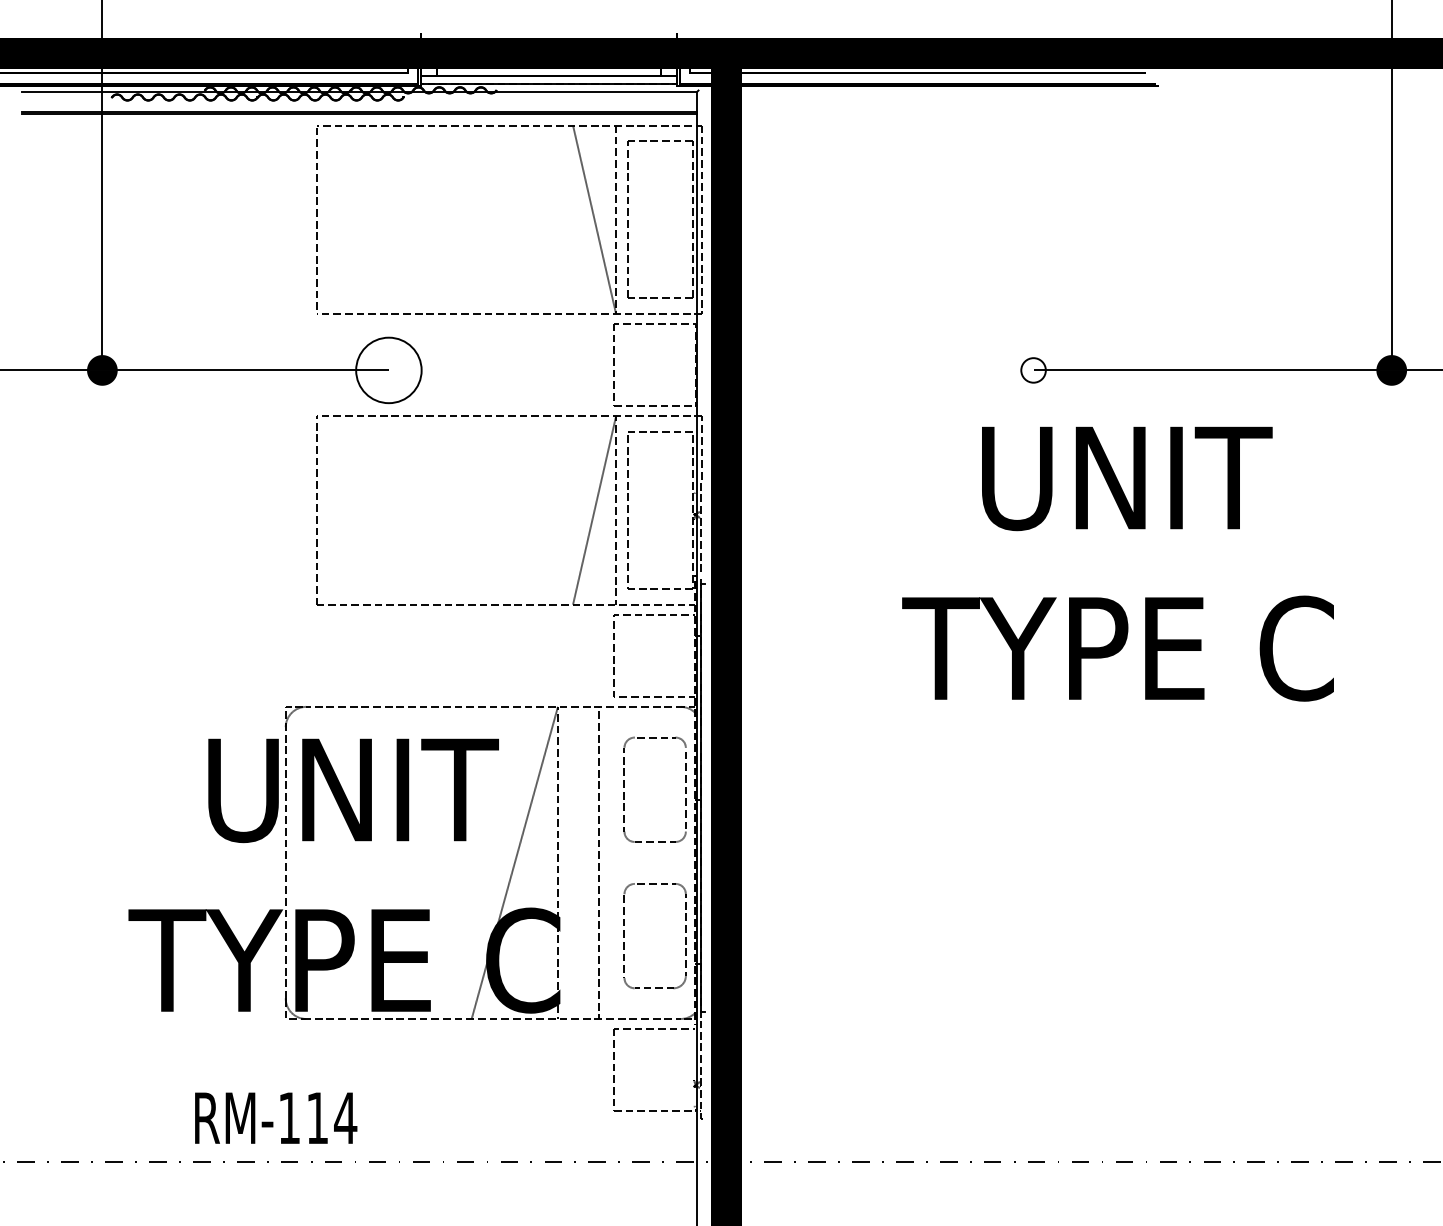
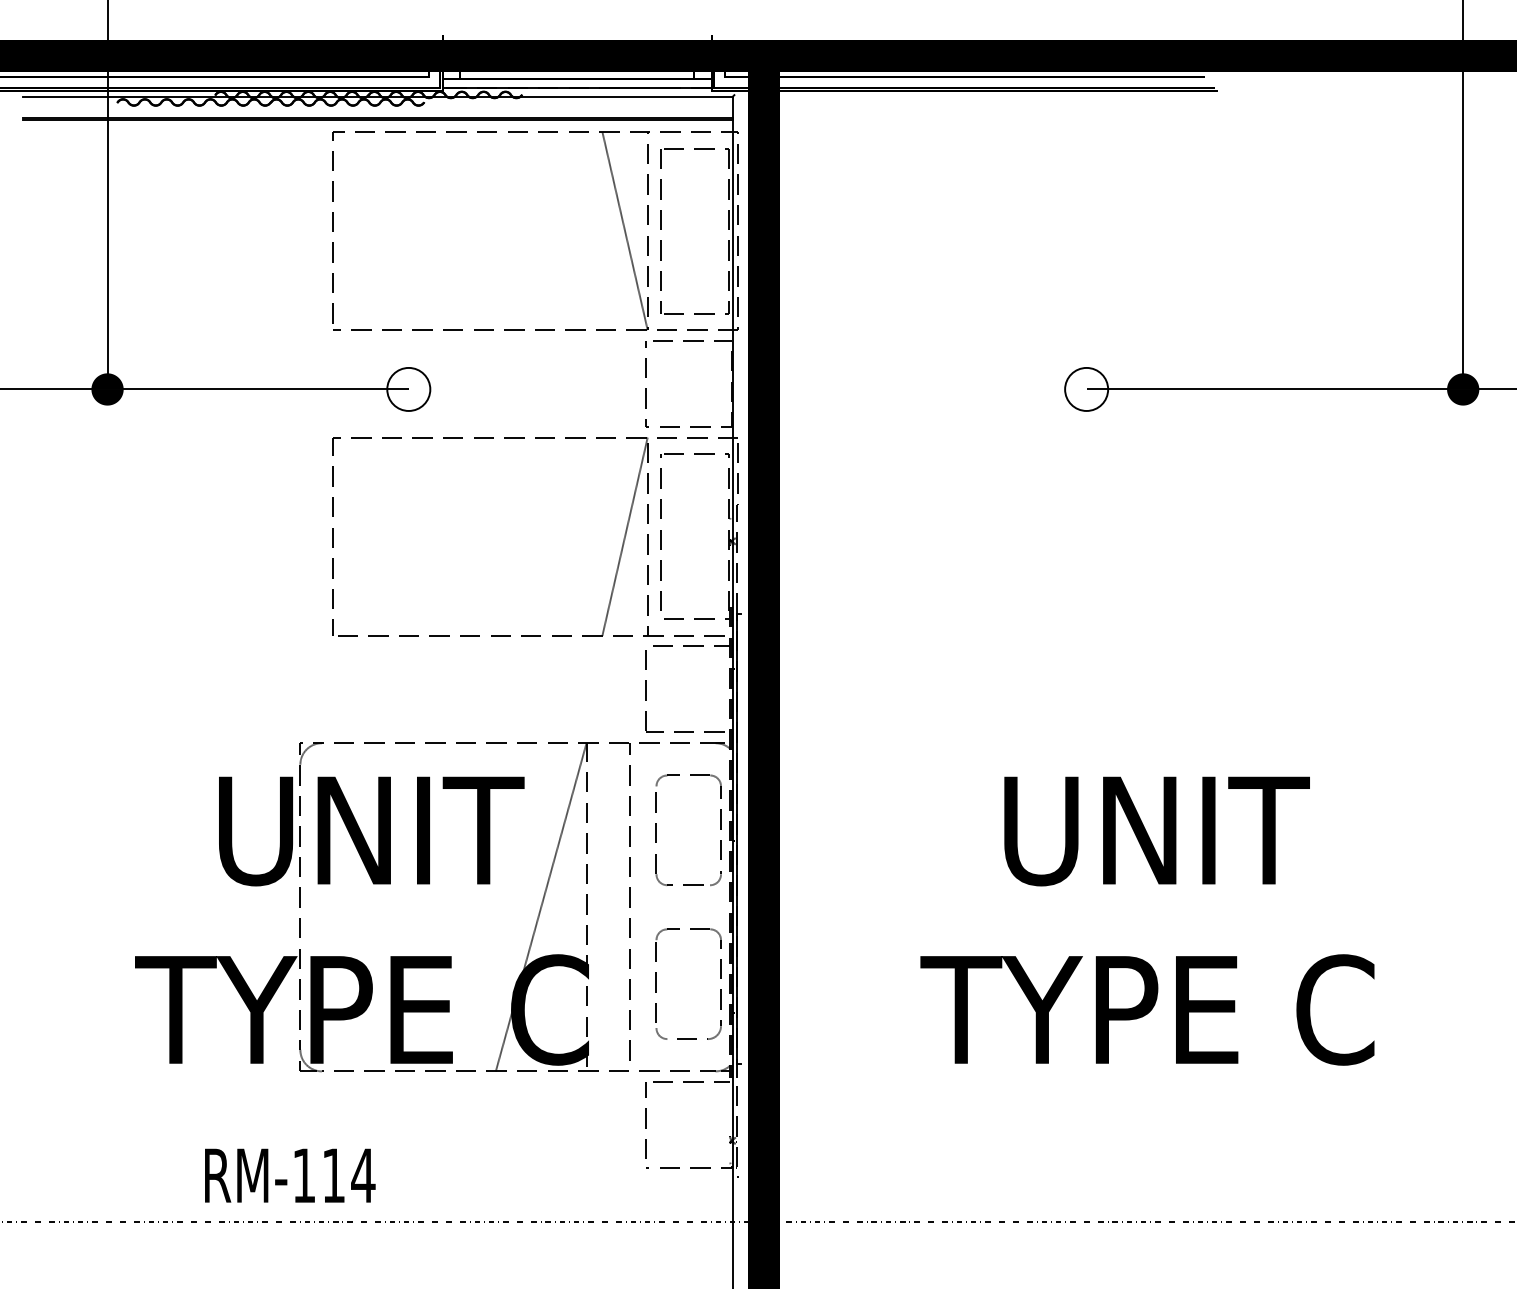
circle: (388, 369) -> (408, 388), size x0.62
circle: (1033, 369) -> (1086, 388), size x1.67
text: (1118, 563) -> (1147, 920), moved

